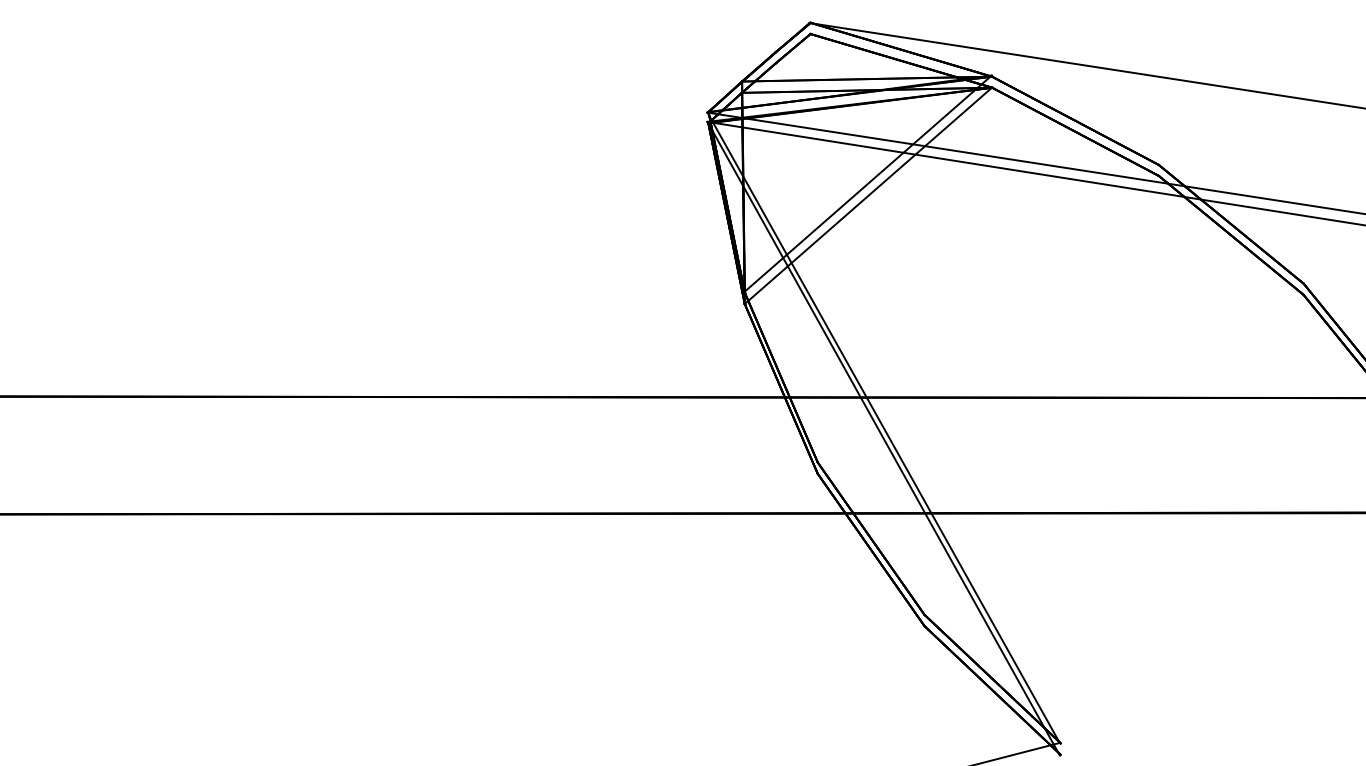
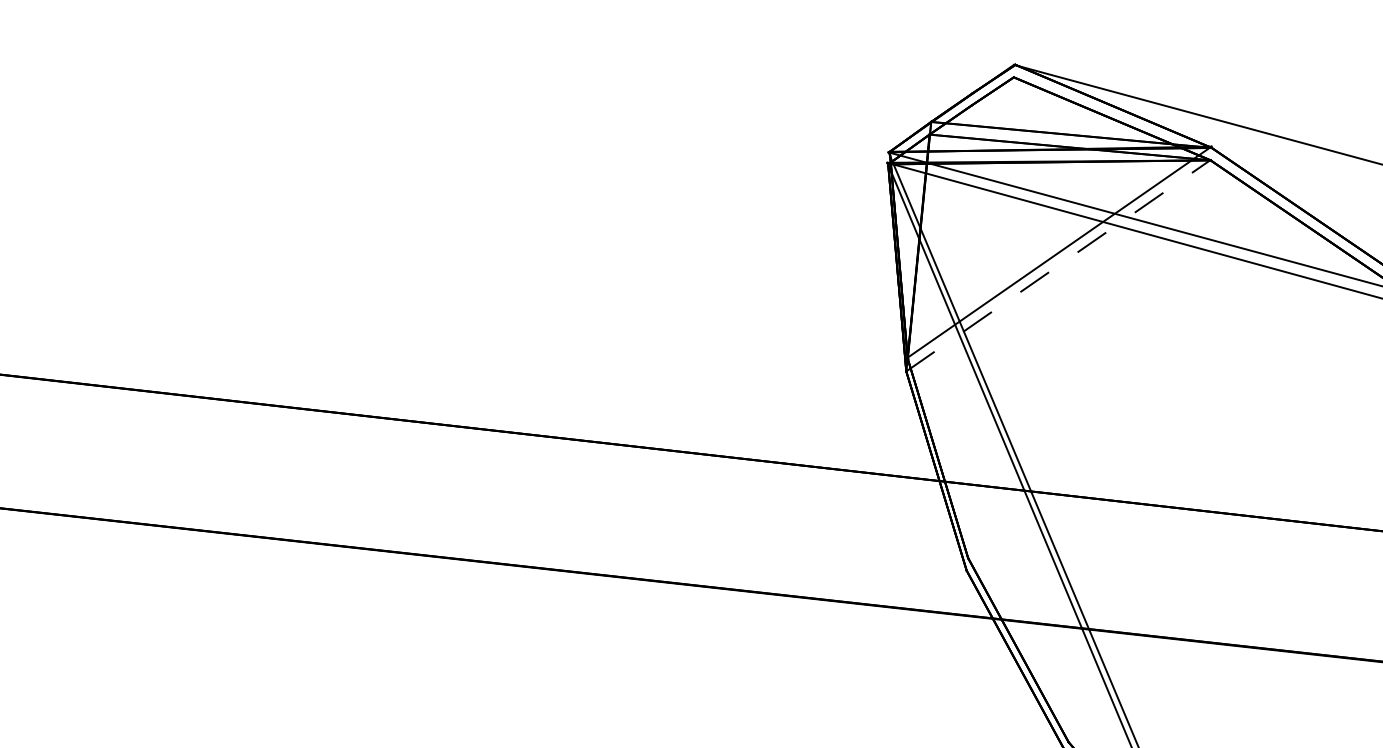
line: (868, 195) -> (1058, 265), solid -> dashed

